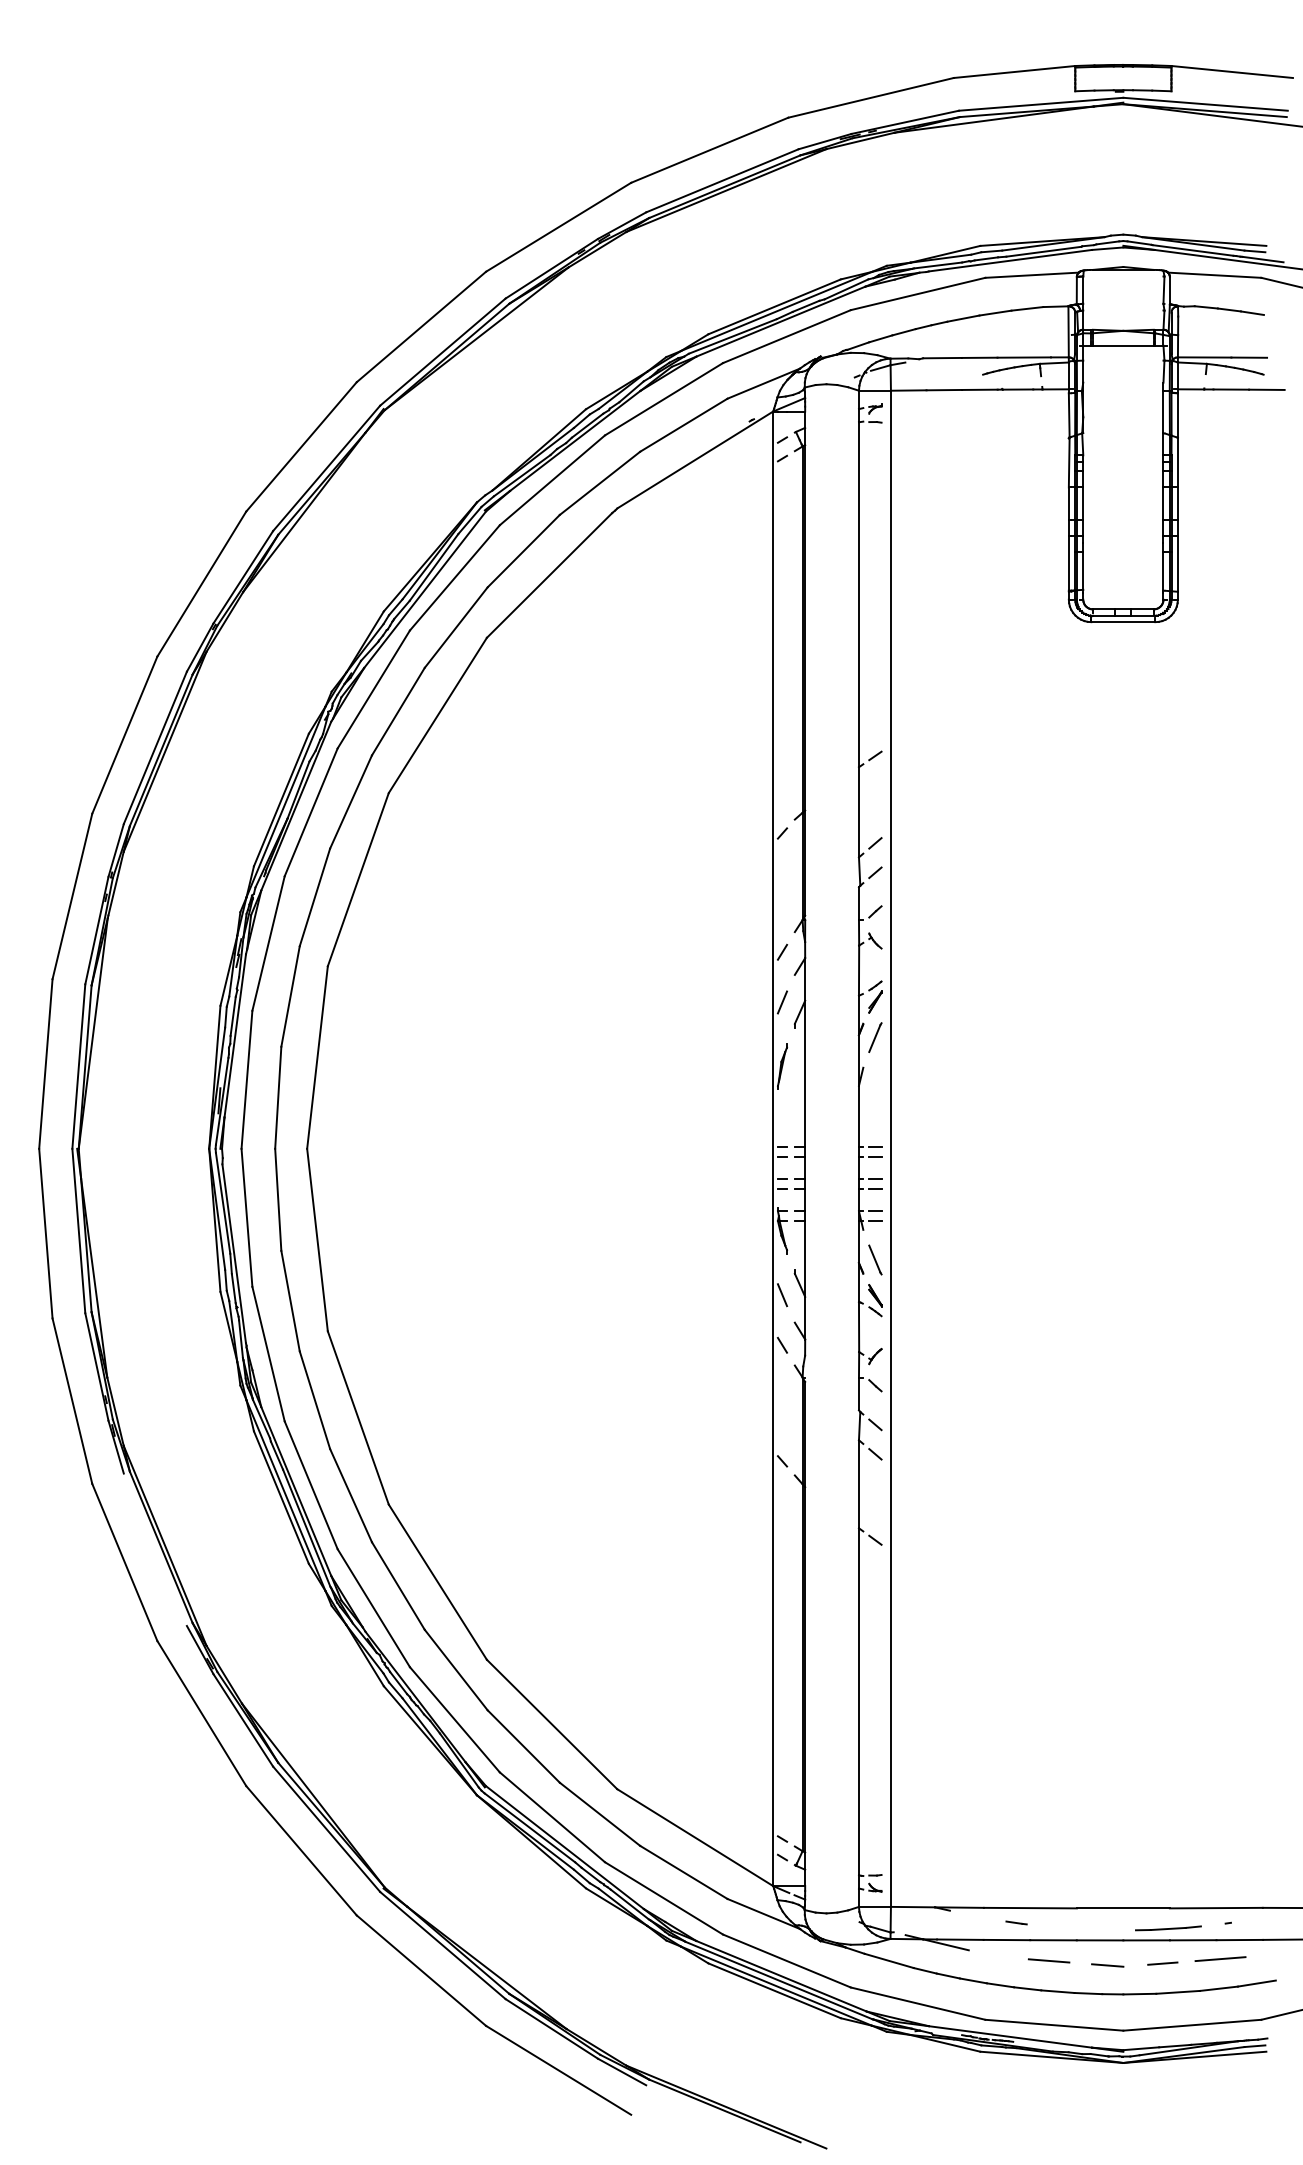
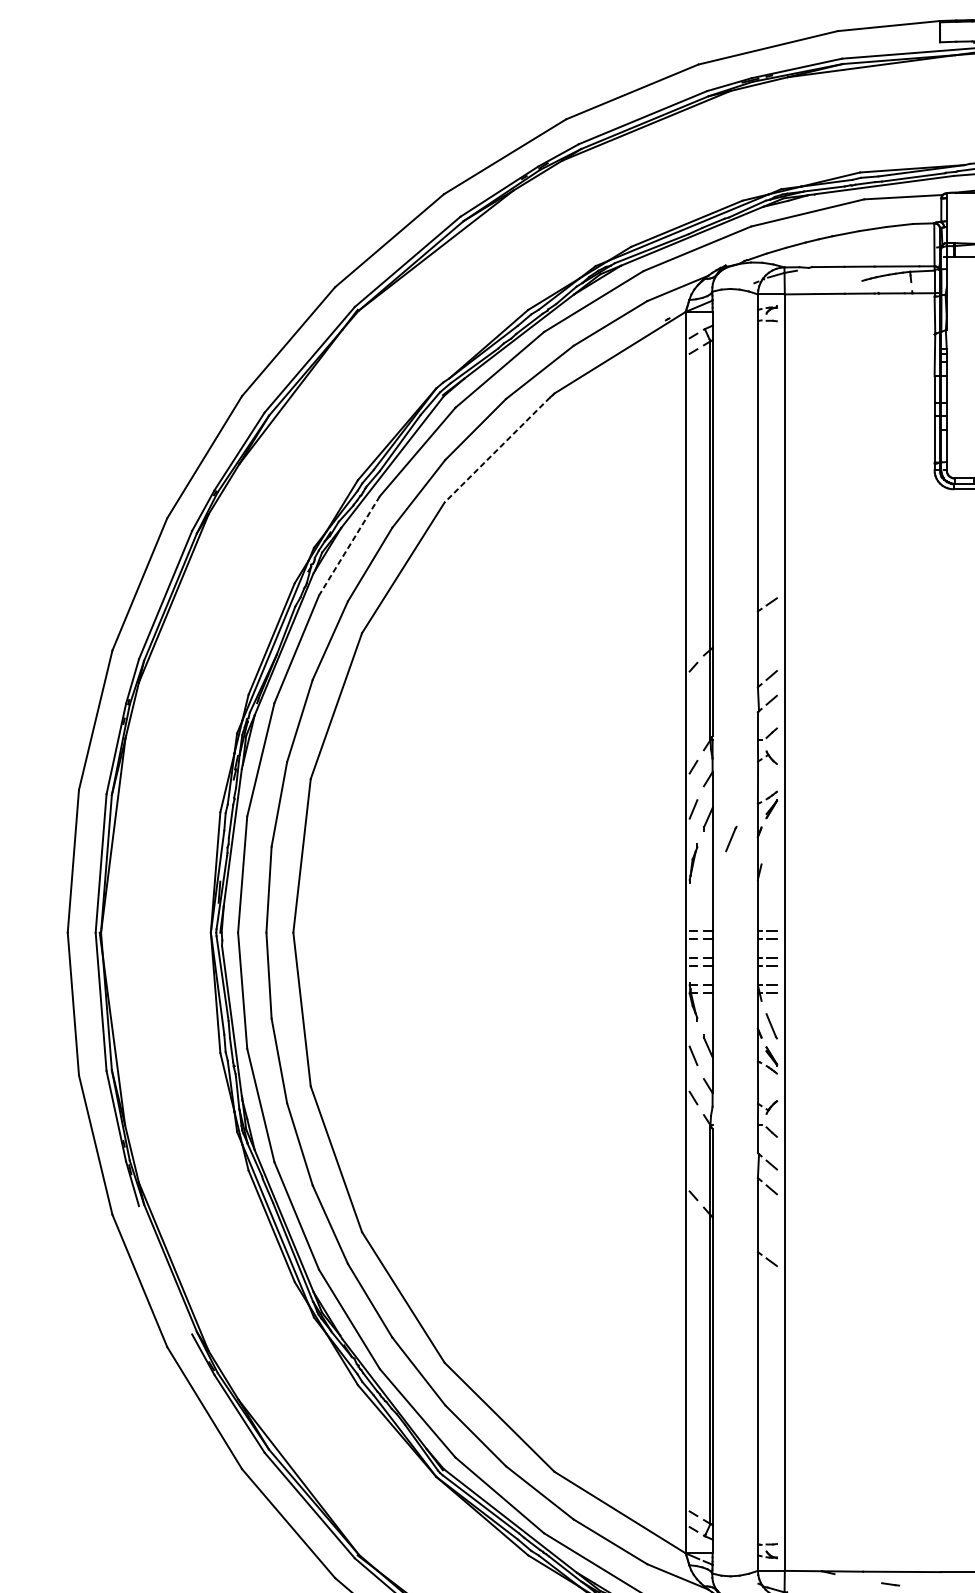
line: (549, 575) -> (497, 449), solid -> dashed
line: (373, 689) -> (349, 545), solid -> dashed
line: (875, 1037) -> (731, 838), moved

